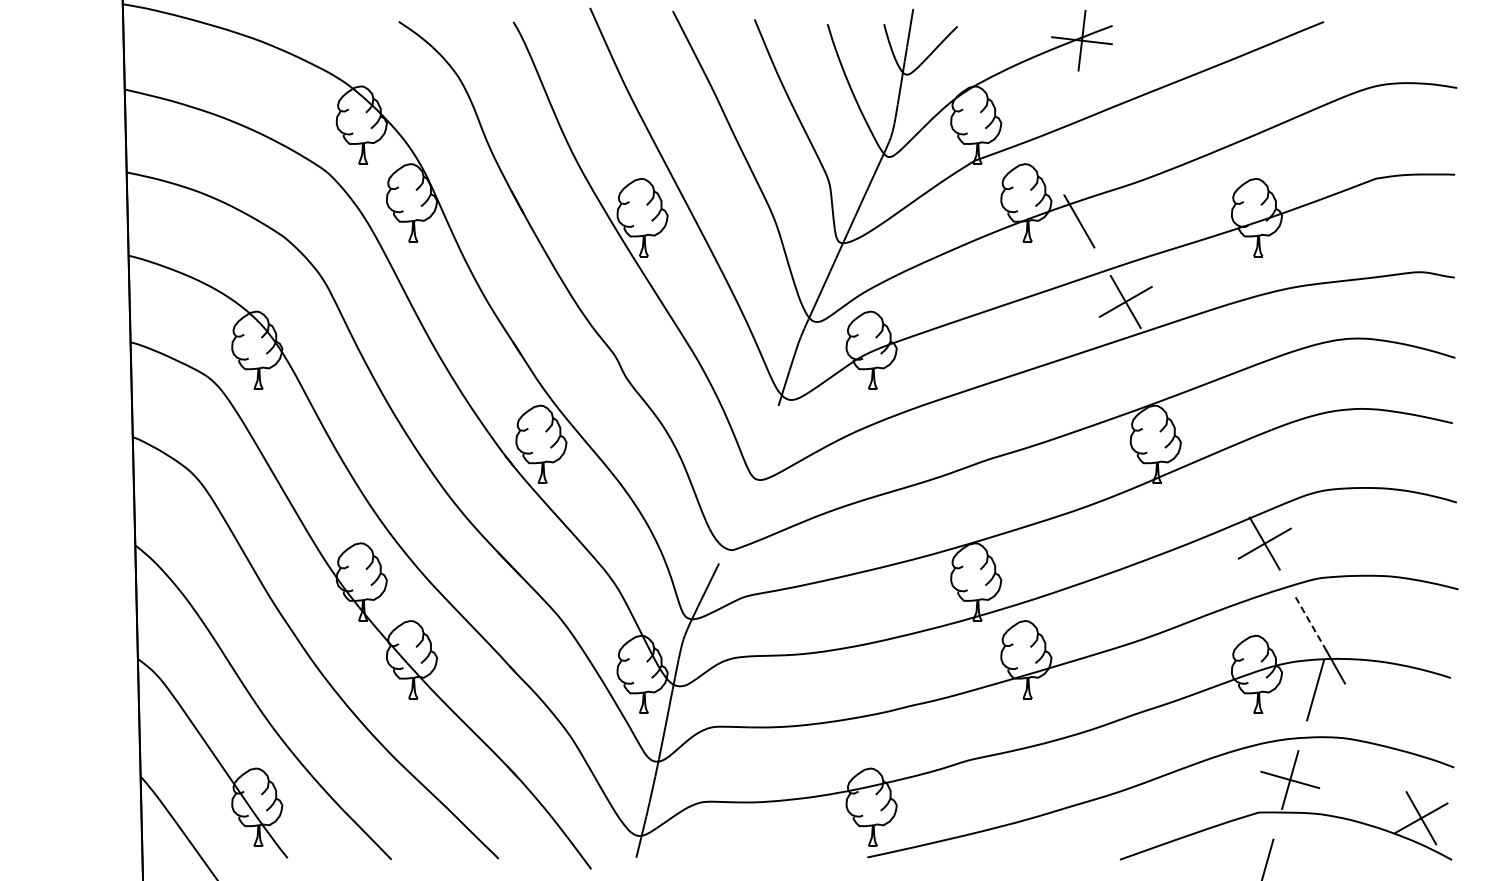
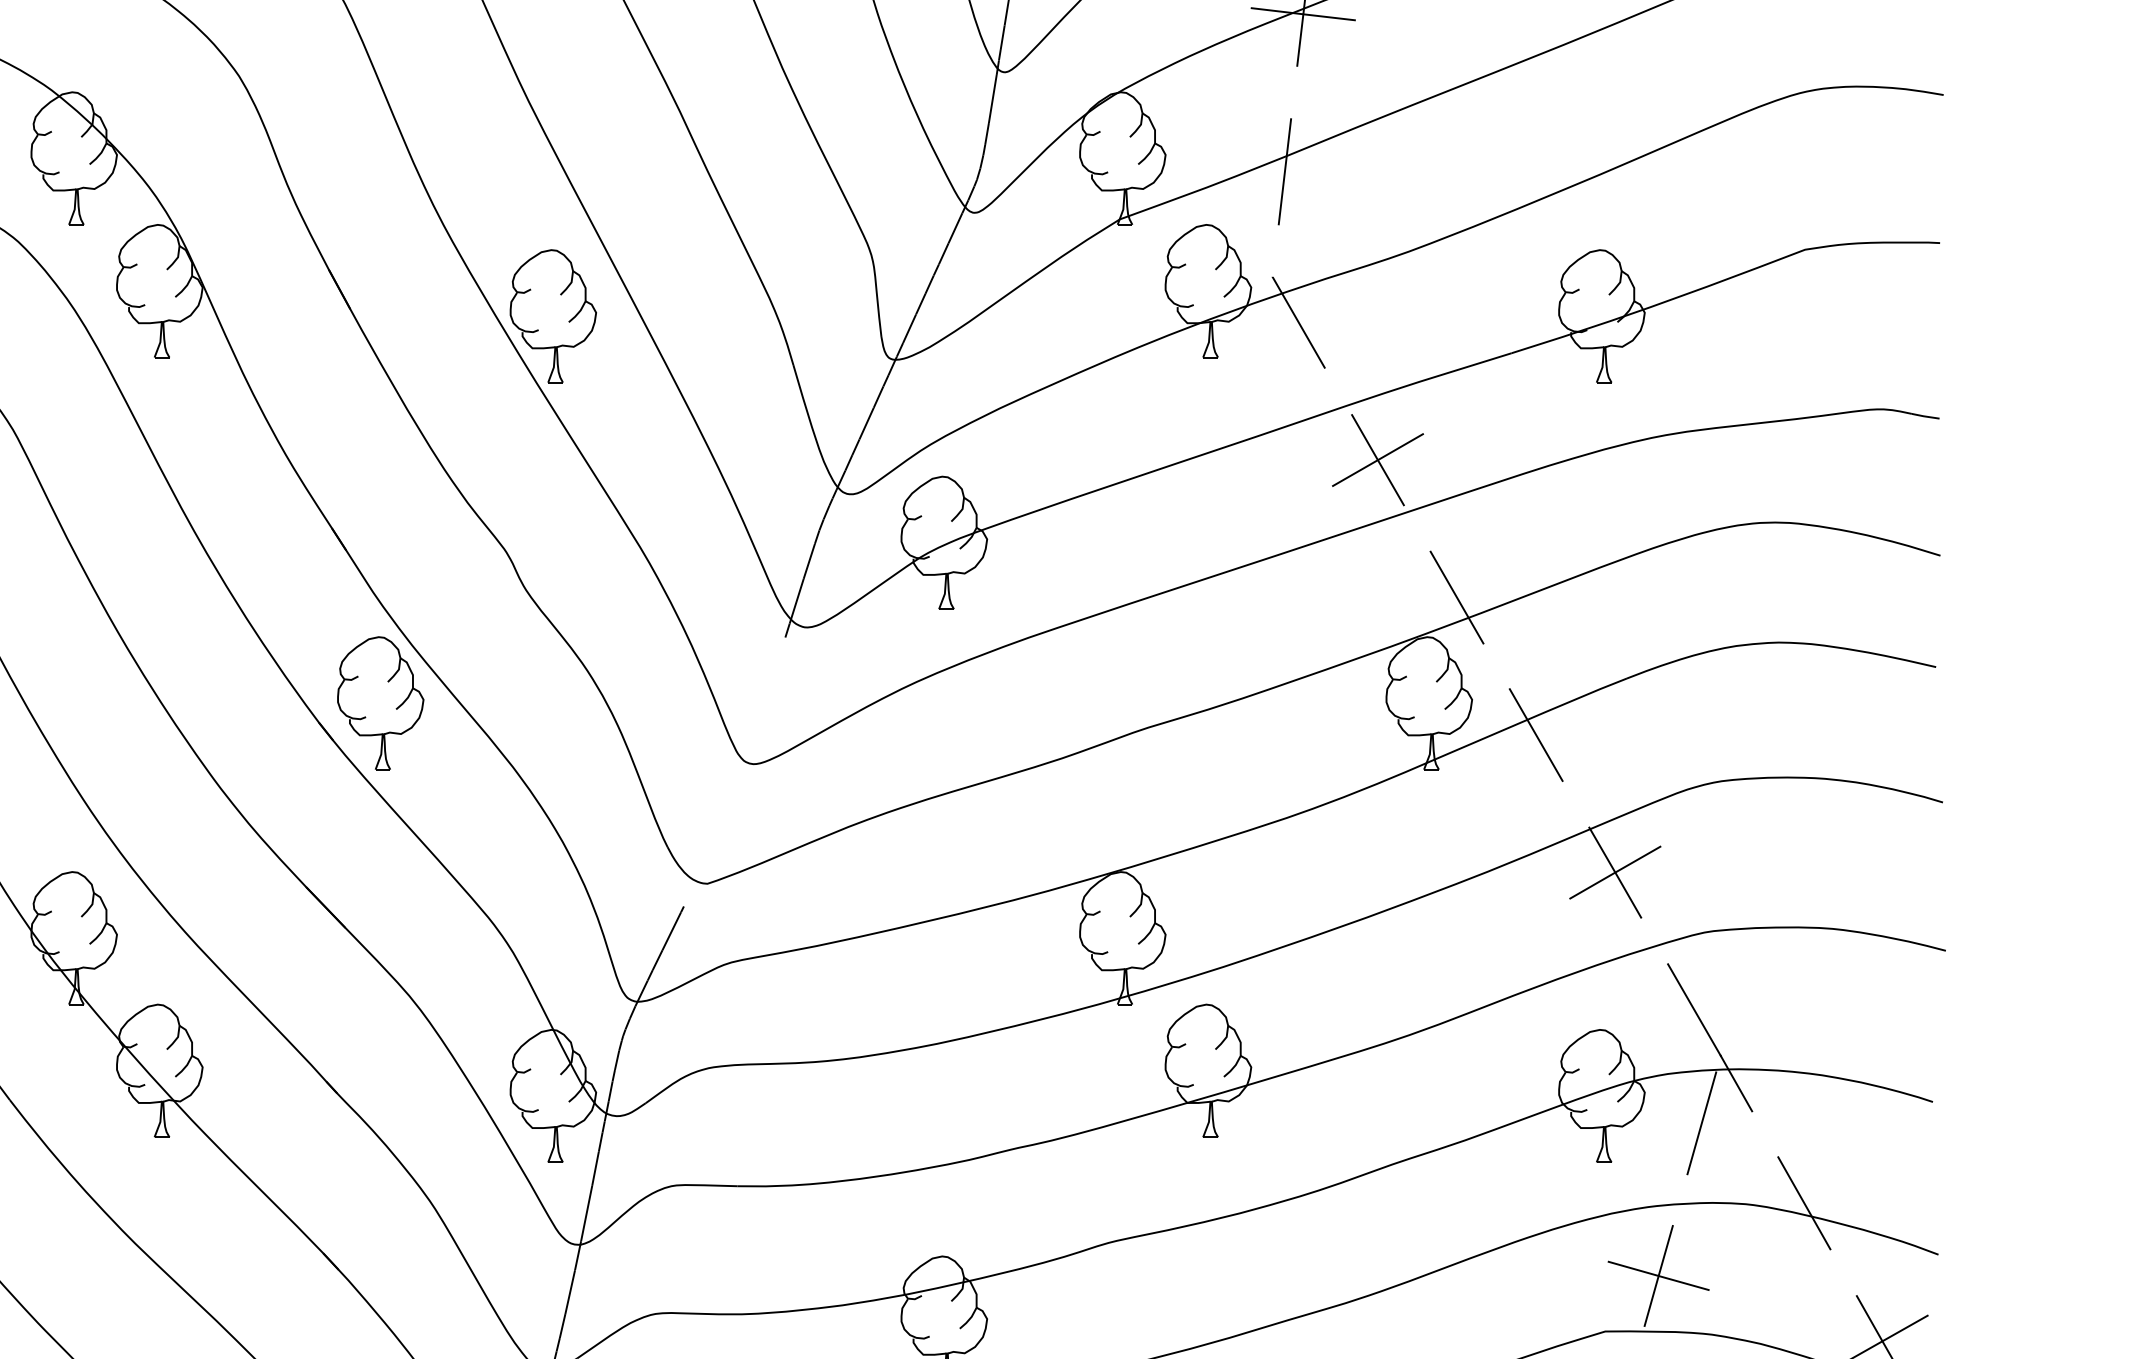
line: (1070, 132) -> (1283, 170), added
line: (1171, 382) -> (1456, 597), added
line: (1218, 462) -> (1536, 734), added
line: (1311, 624) -> (1694, 1010), dashed -> solid
line: (1375, 737) -> (1804, 1203), added

